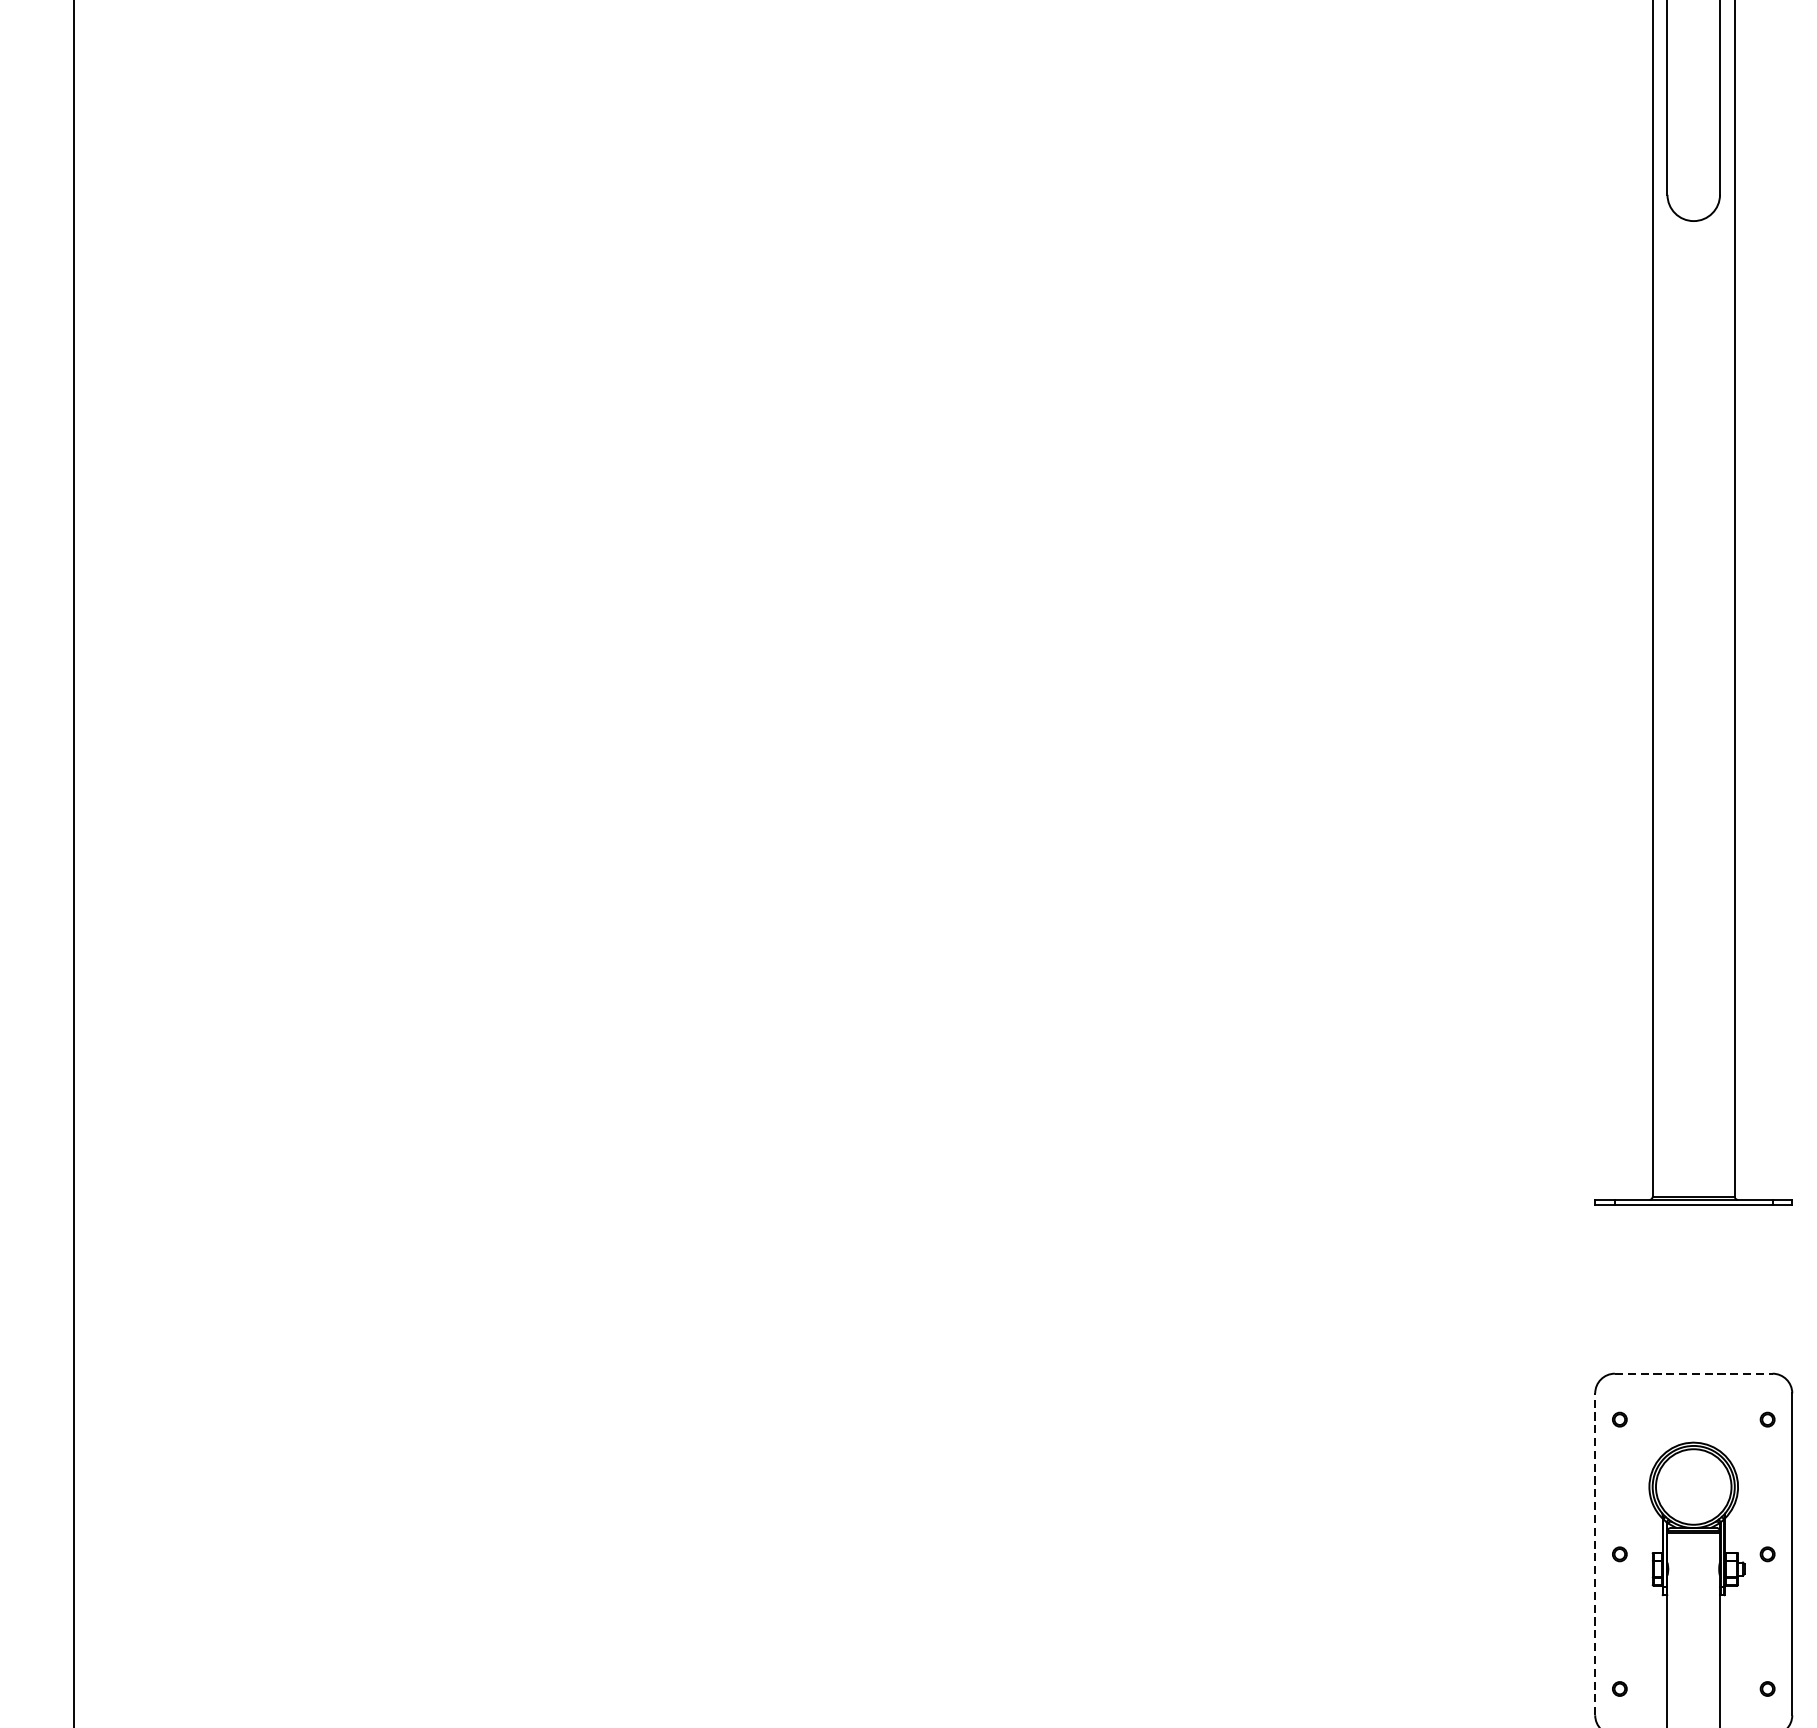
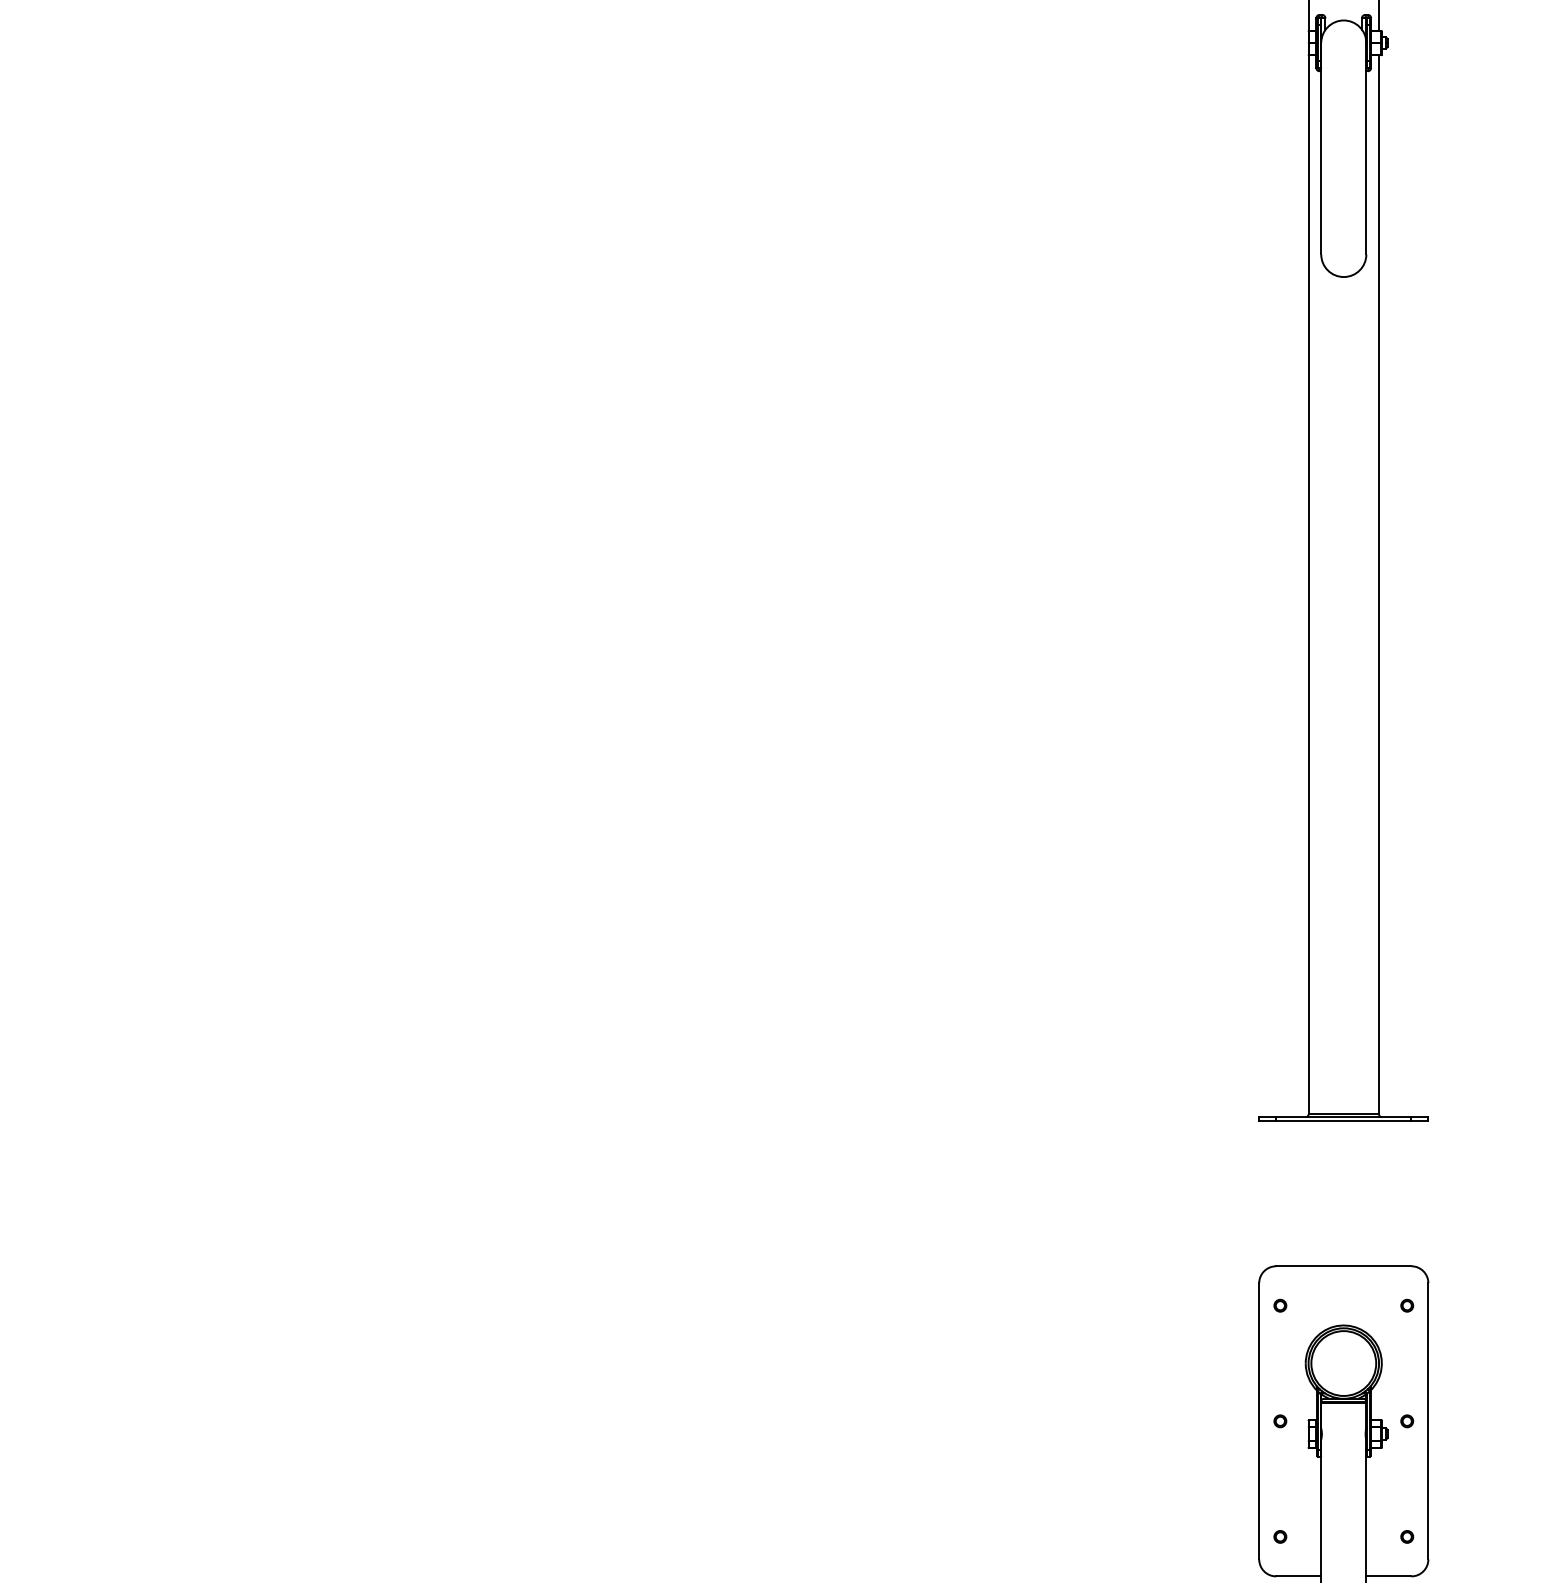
line: (1693, 1373) -> (1343, 1266), dashed -> solid
line: (1595, 1553) -> (1259, 1420), dashed -> solid

